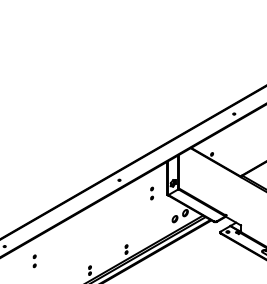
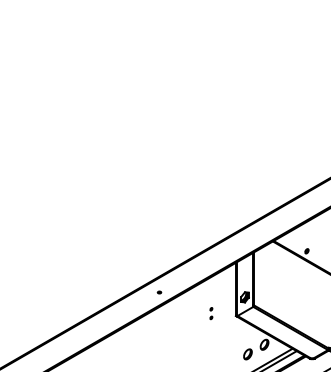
part: (151, 193) -> (210, 313), size x0.6

